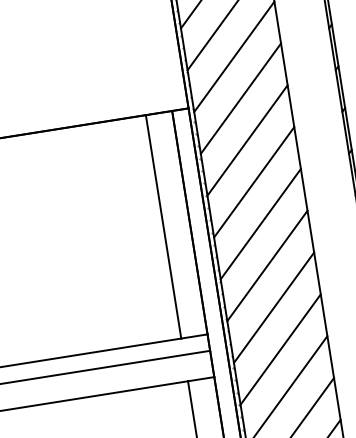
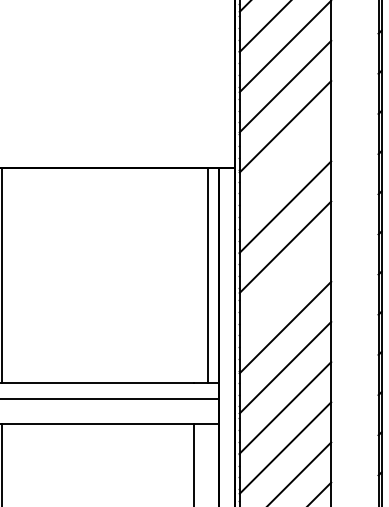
line: (240, 98) -> (285, 166), removed
line: (260, 224) -> (285, 287), removed
line: (163, 226) -> (207, 275), moved

